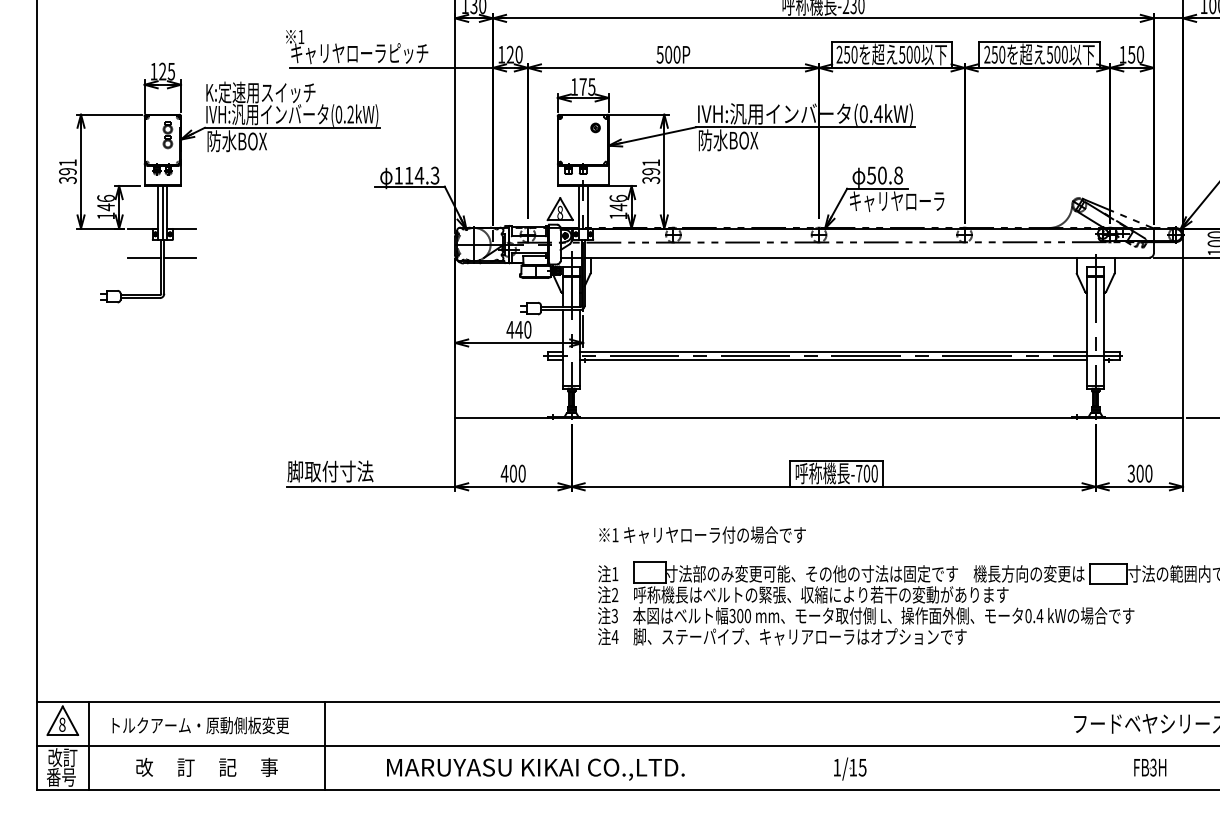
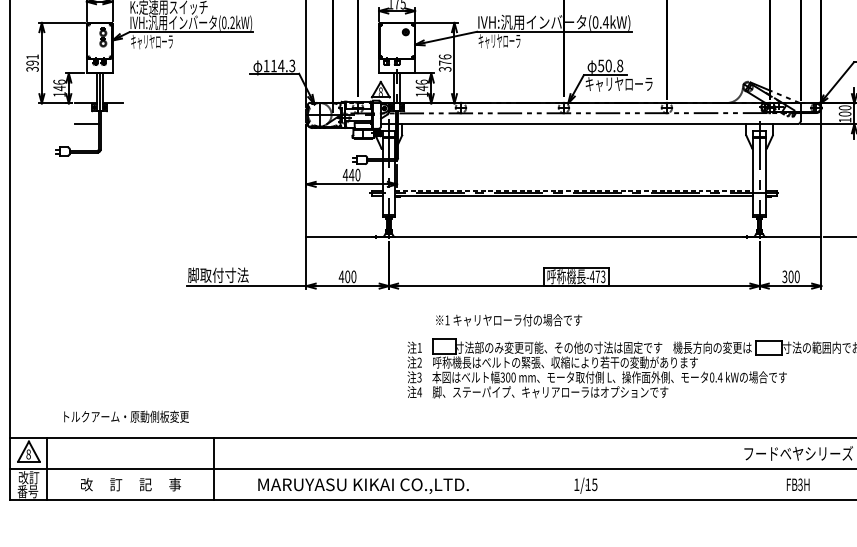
text: (728, 140) -> (499, 41), 防水BOX -> キャリヤローラ
text: (236, 141) -> (151, 41), 防水BOX -> キャリヤローラ
text: (651, 167) -> (445, 60), 391 -> 376
line: (179, 257) -> (111, 123), removed
line: (834, 351) -> (574, 190), solid -> dashed
text: (866, 473) -> (597, 276), -700 -> -473
text: (702, 534) -> (509, 319), moved
text: (200, 725) -> (126, 416), moved

